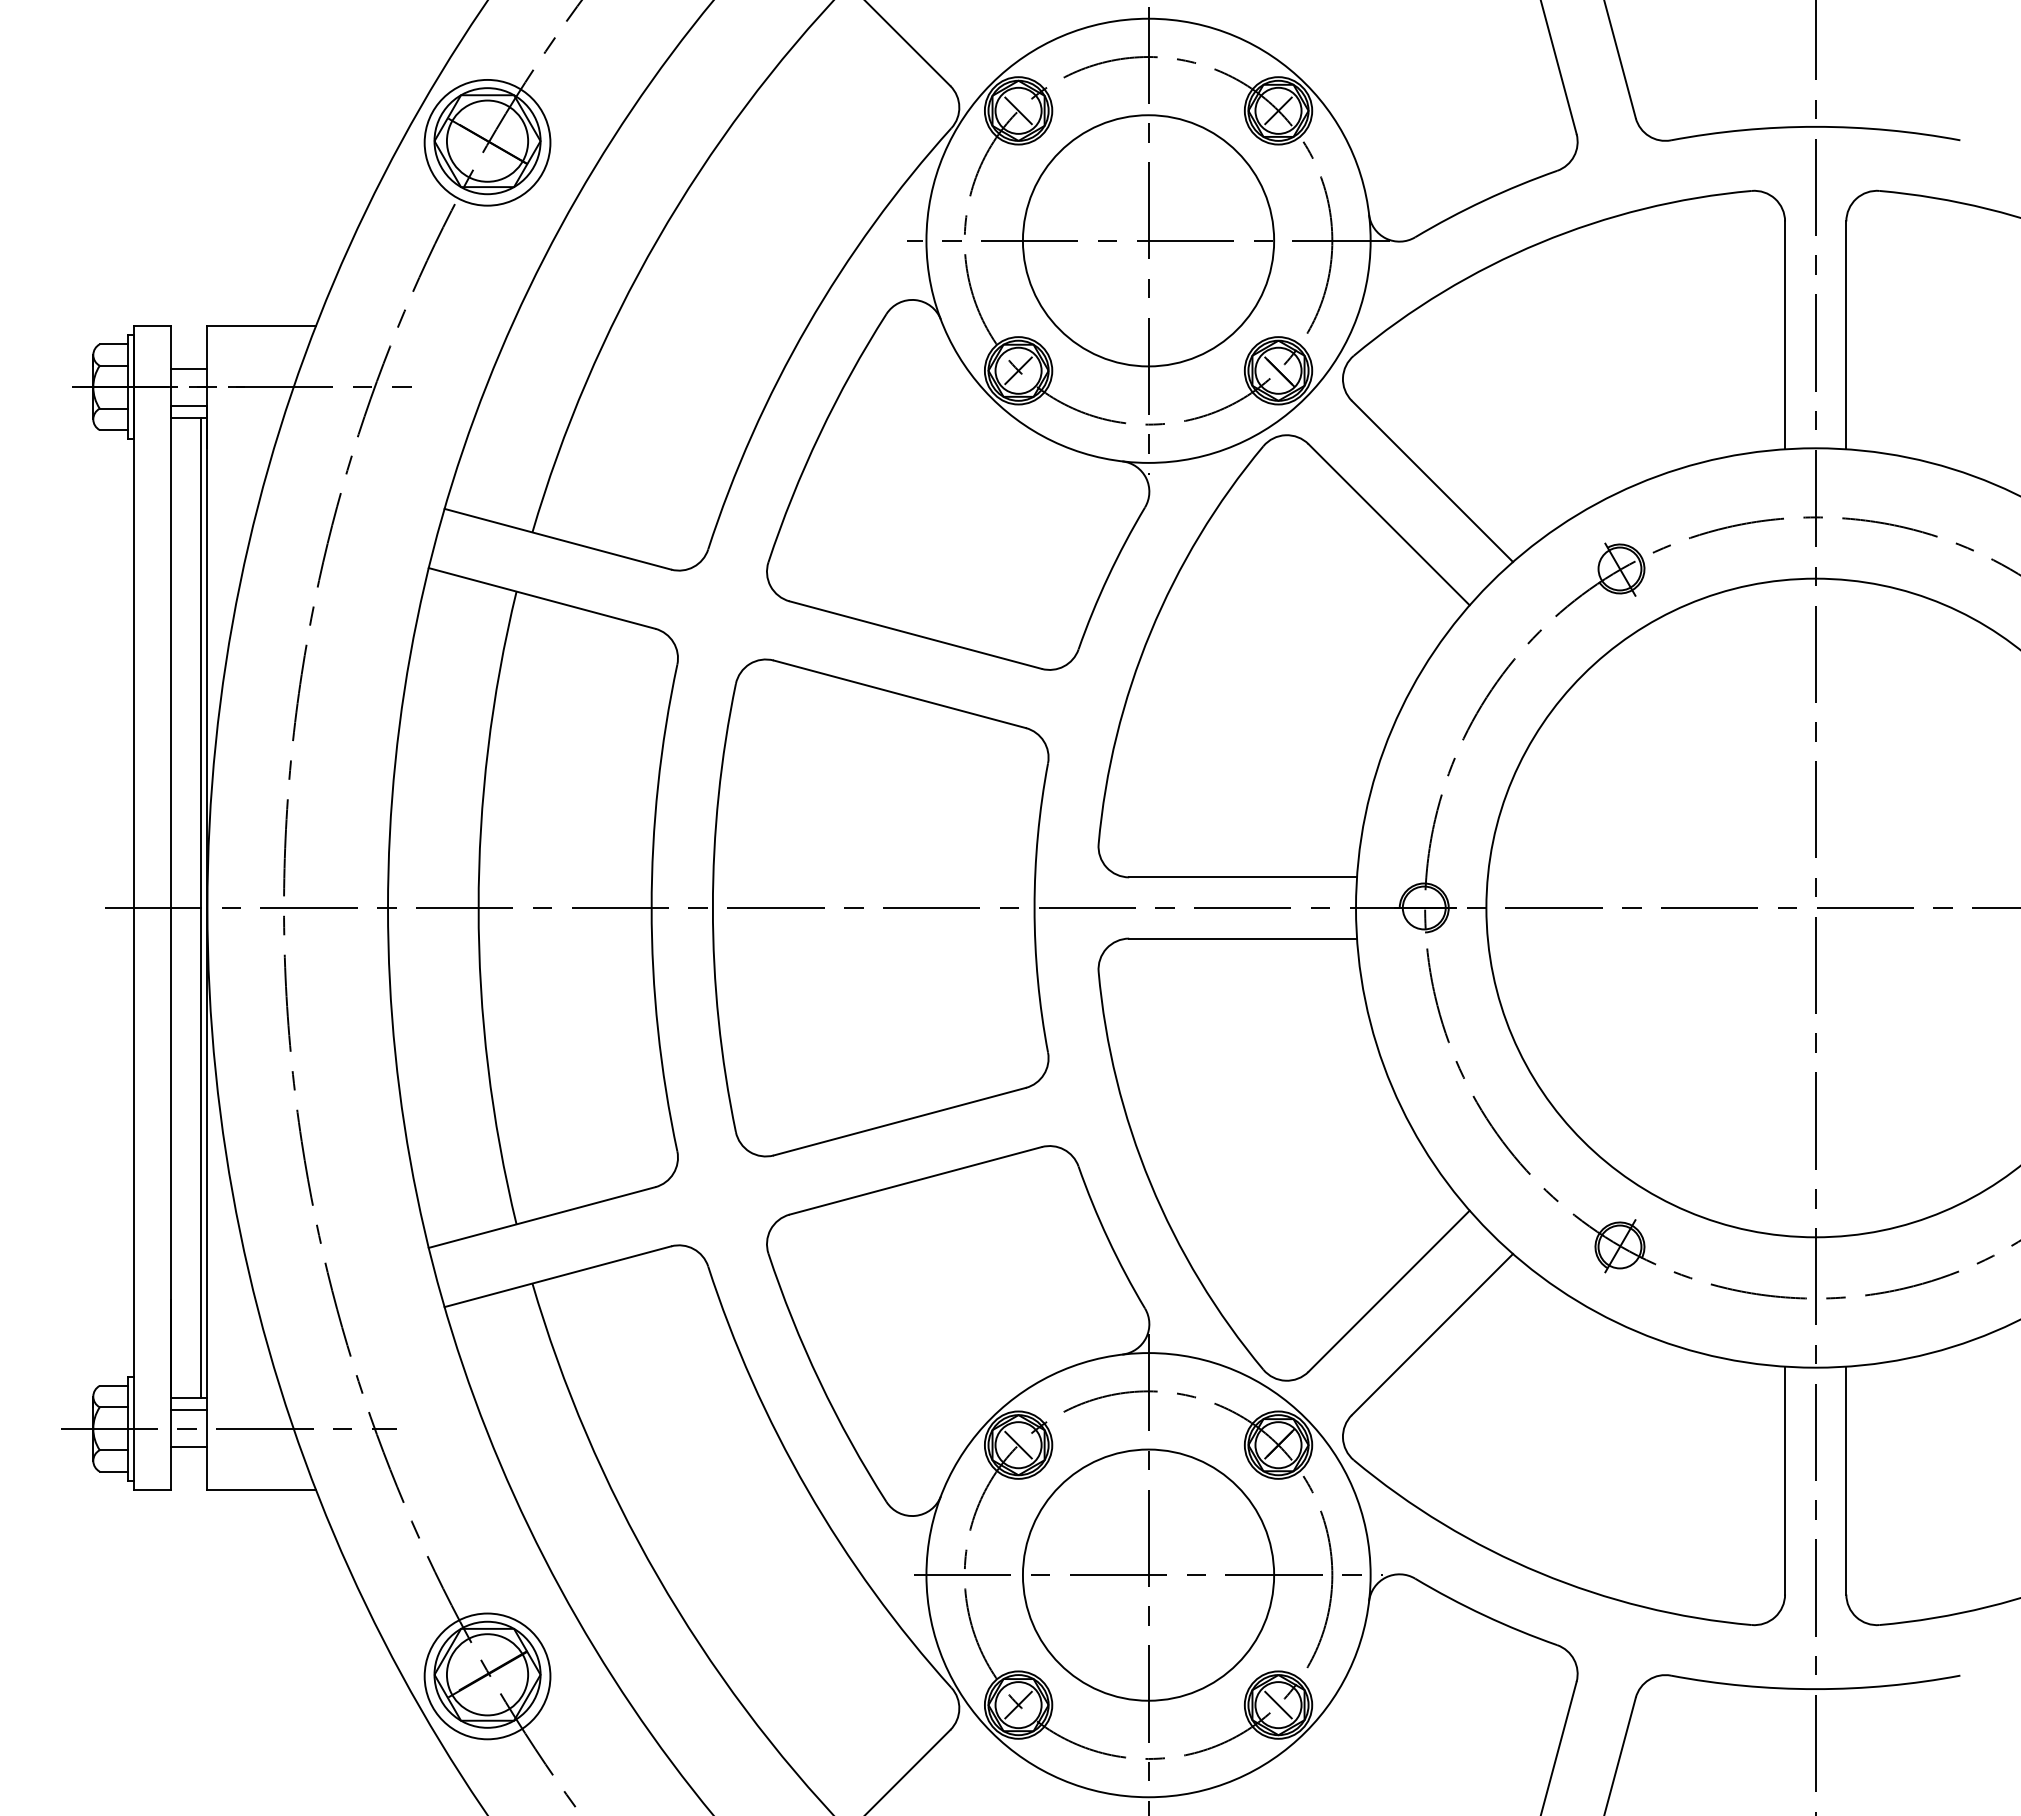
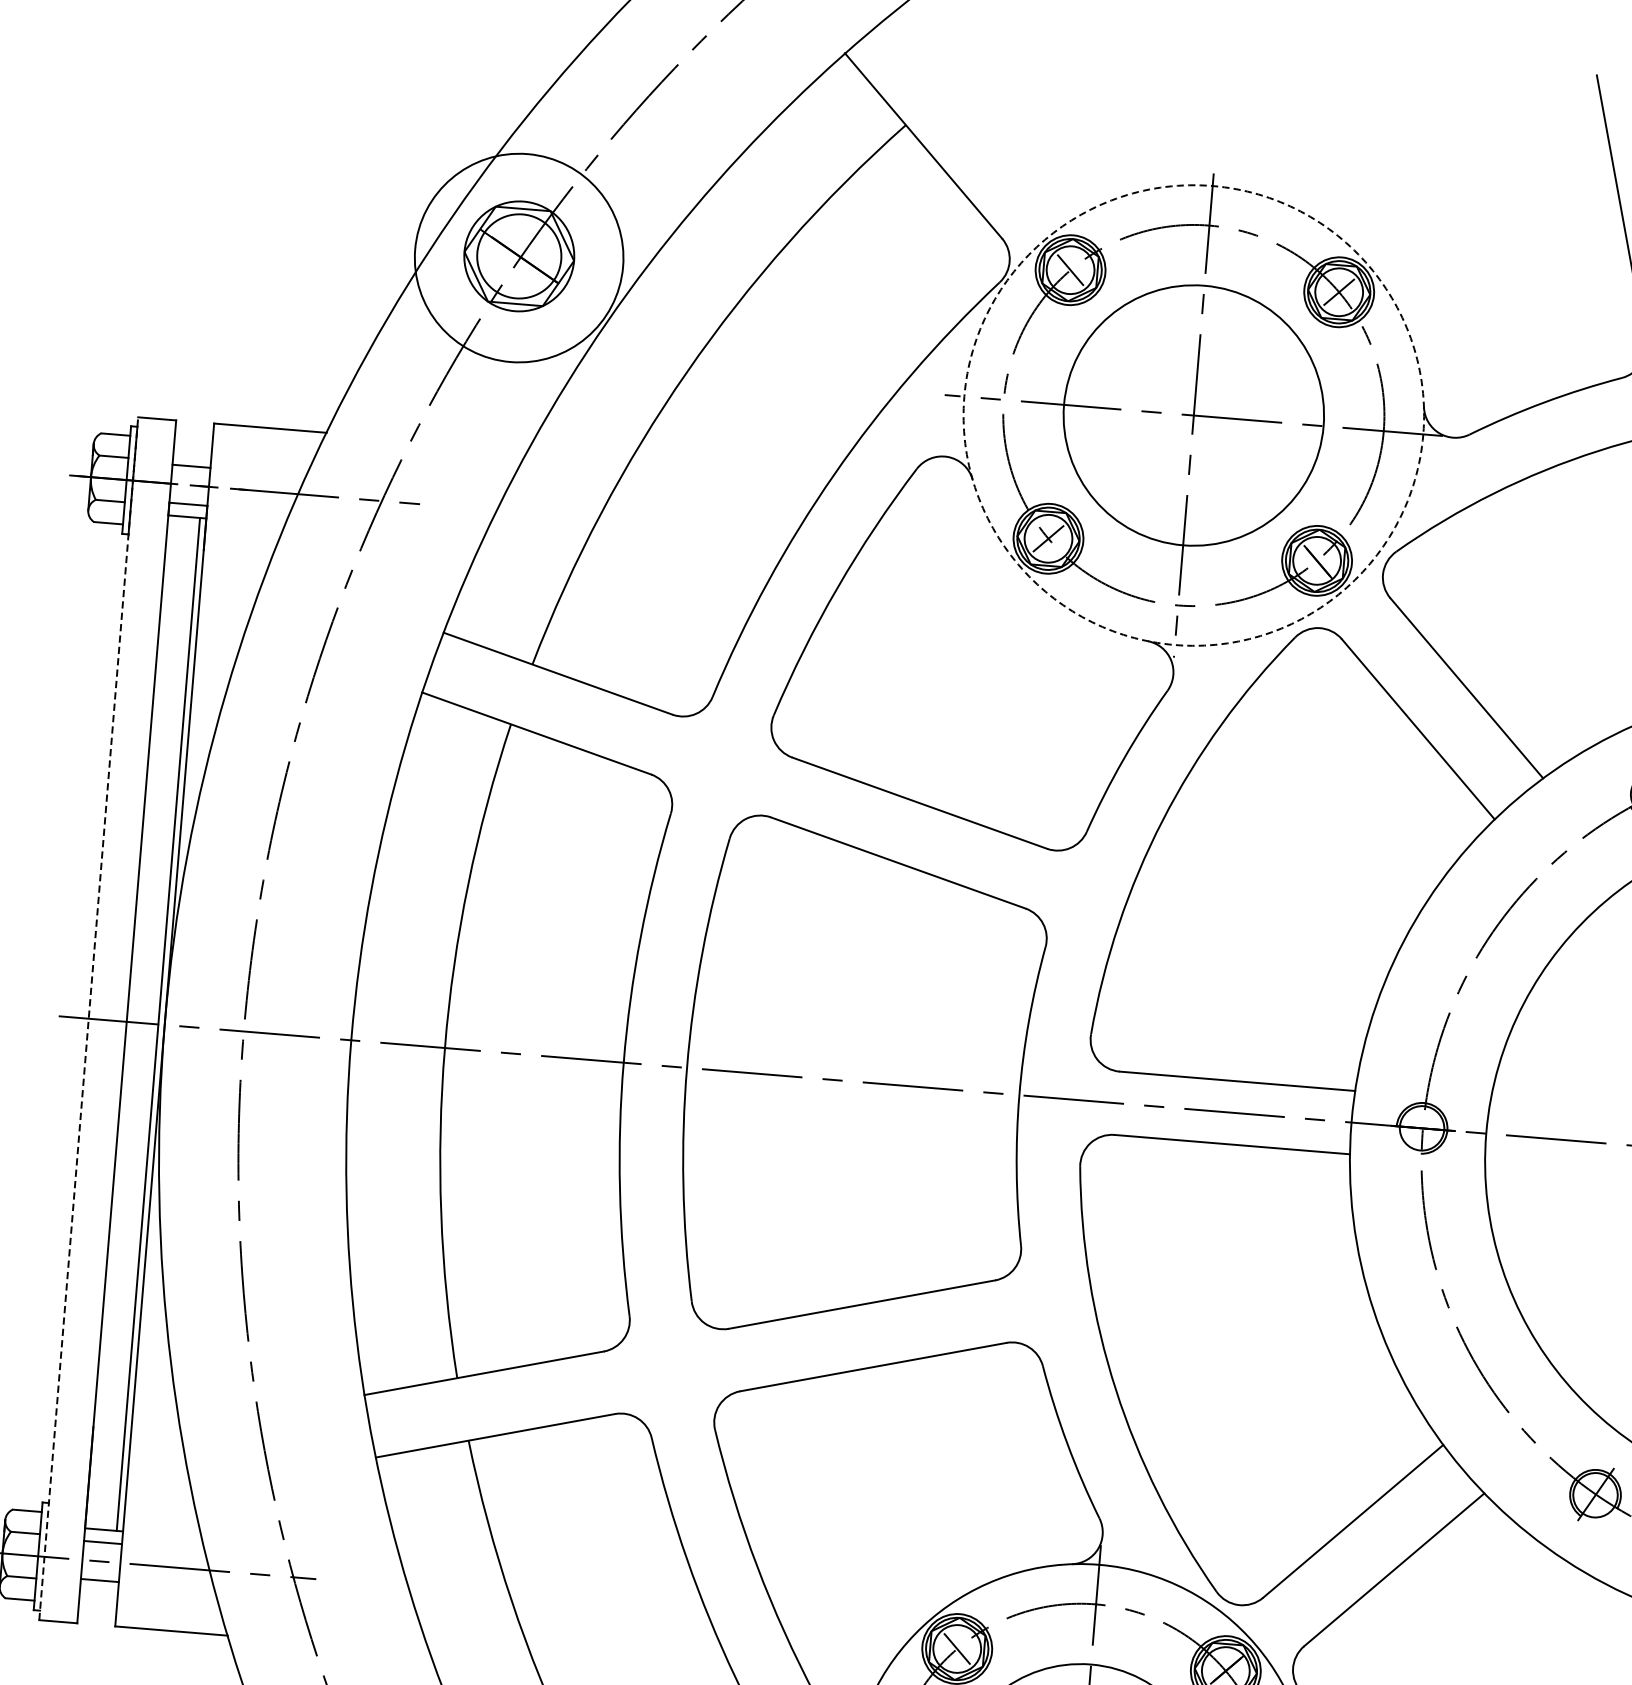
circle: (487, 142) -> (519, 257), size x1.6
circle: (1148, 240) -> (1193, 415), solid -> dashed
line: (133, 907) -> (88, 1018), solid -> dashed

